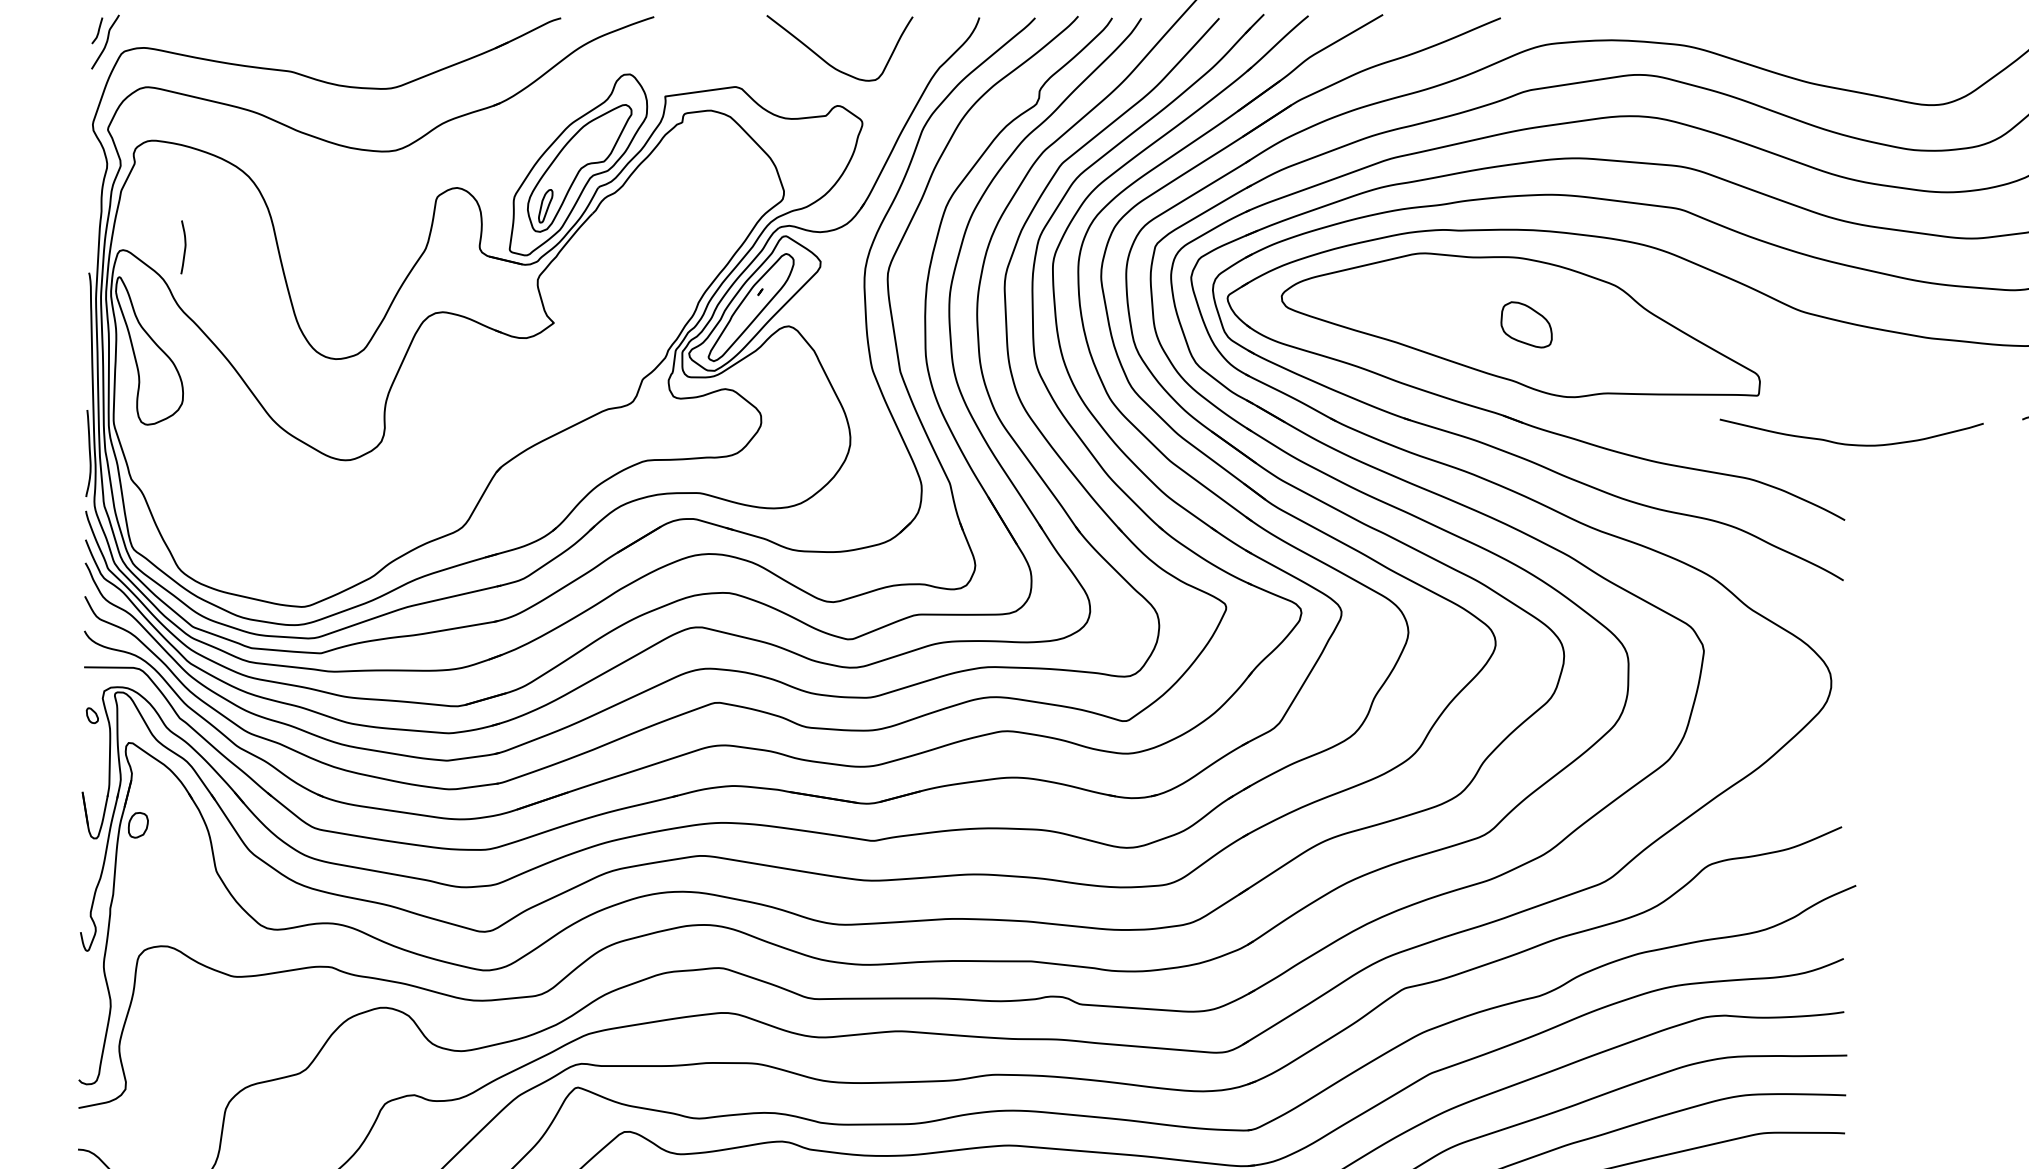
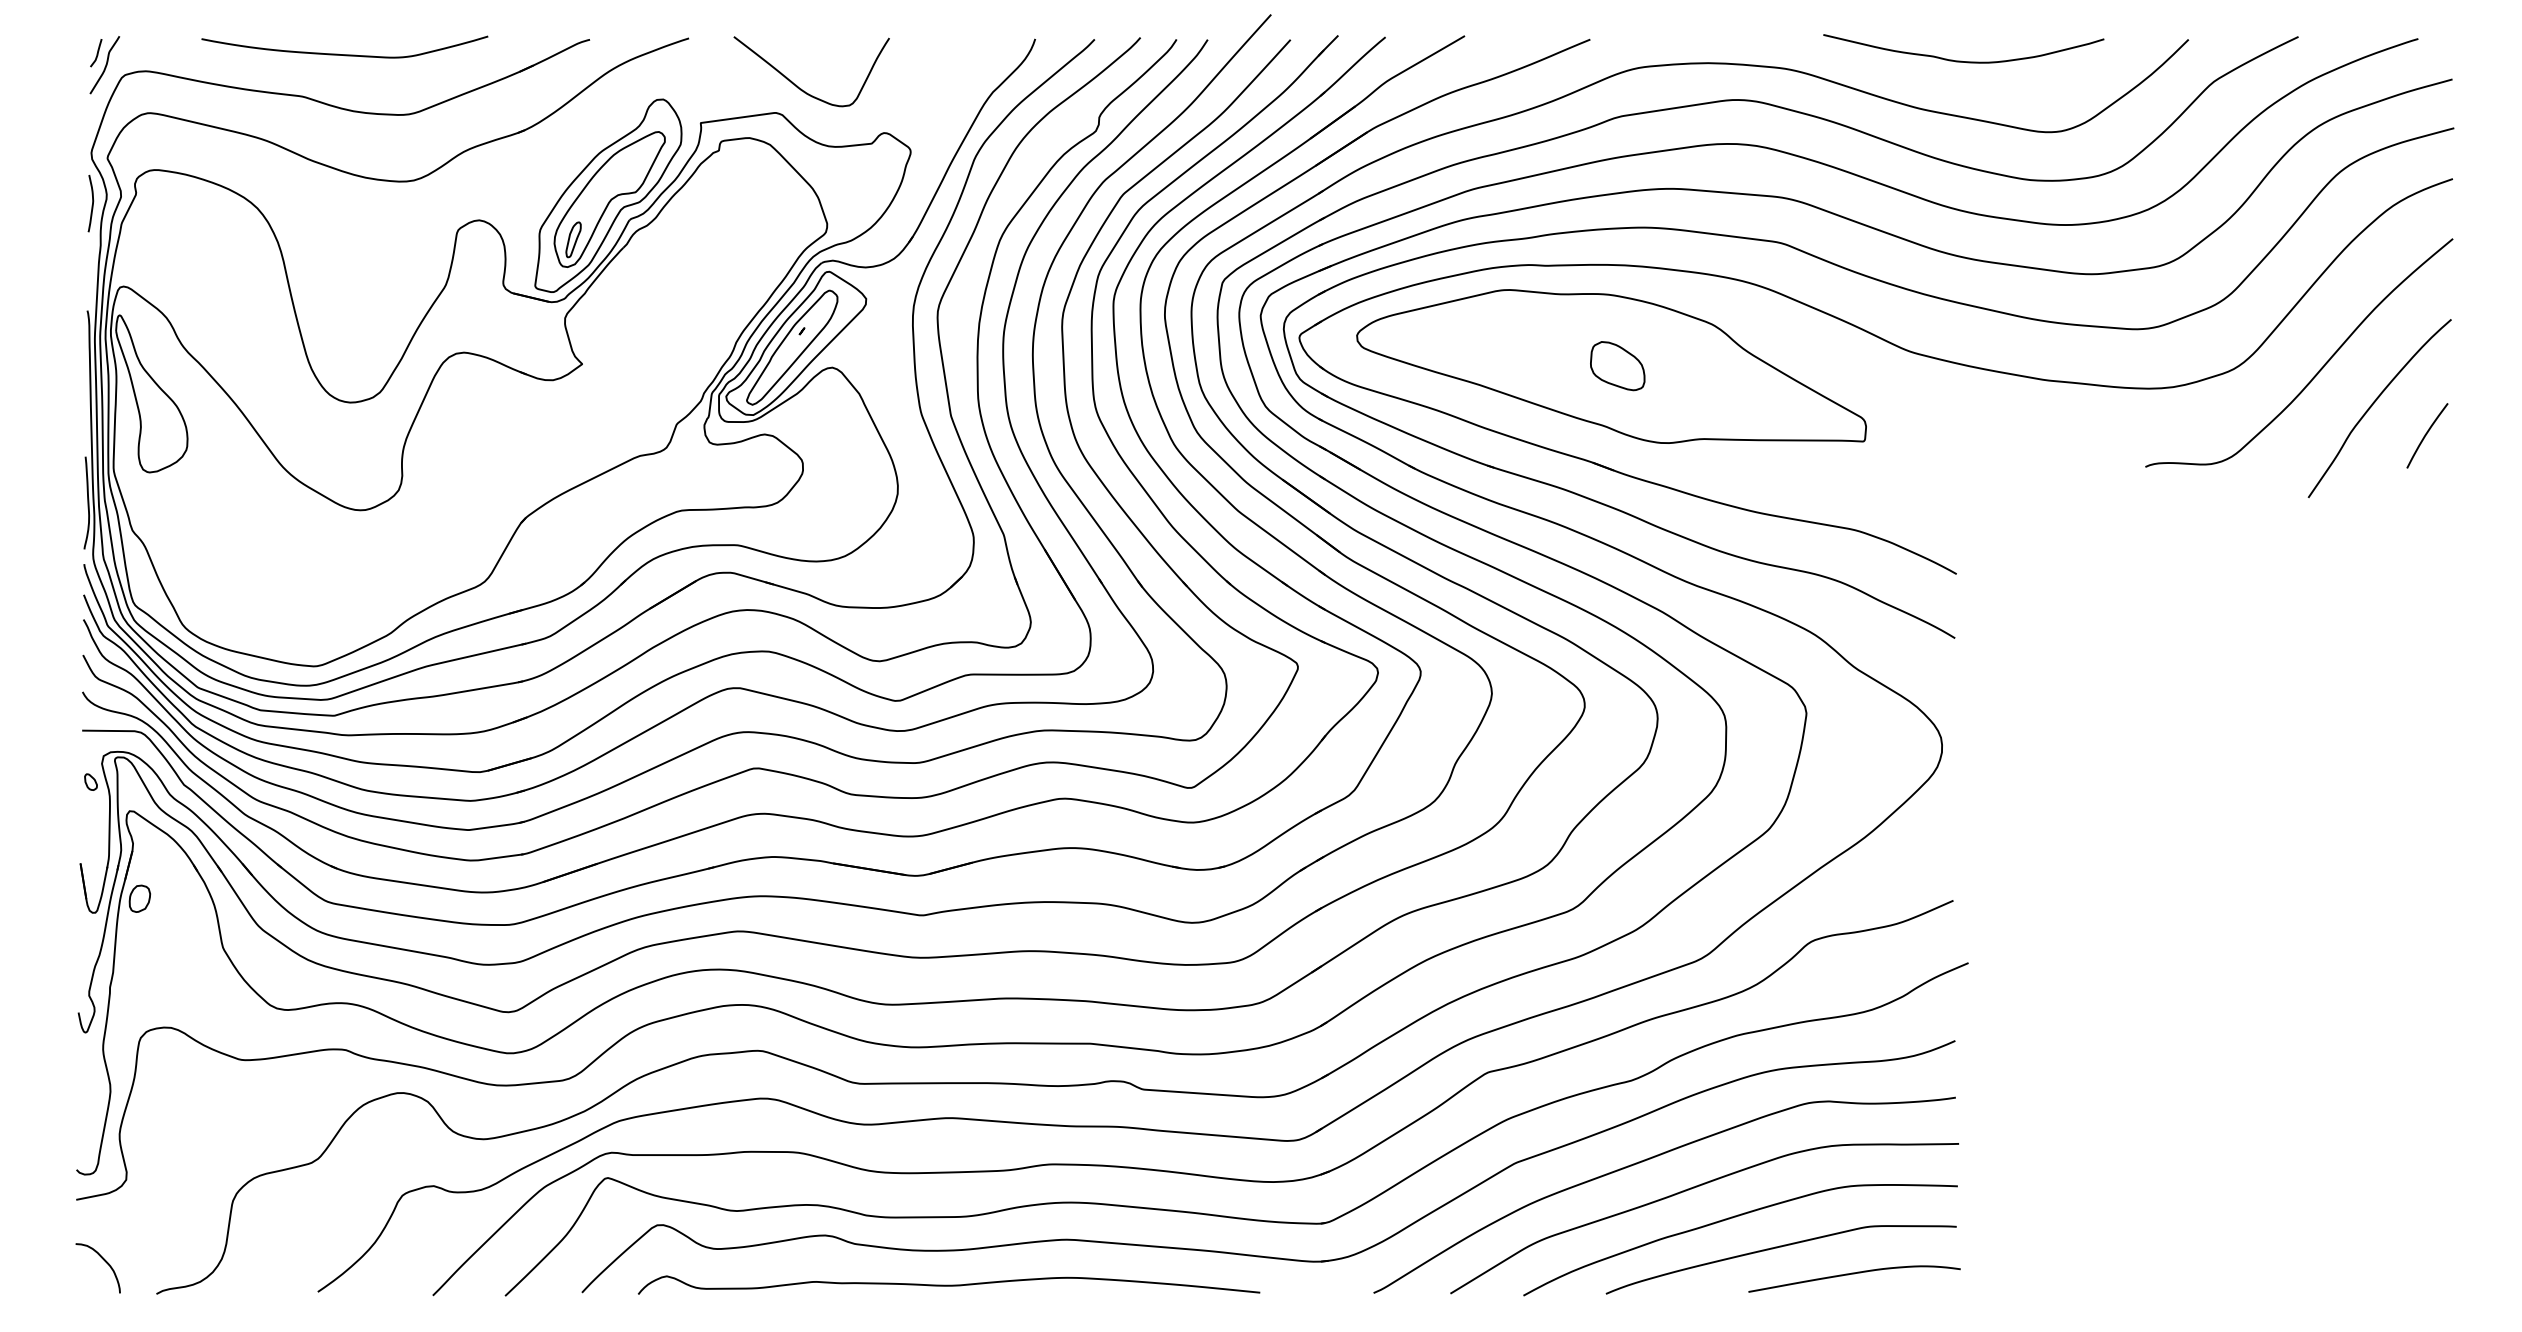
curve: (330, 32) -> (344, 54), added
curve: (830, 64) -> (801, 88), moved
curve: (184, 247) -> (92, 203), moved
curve: (1849, 443) -> (1961, 60), moved

